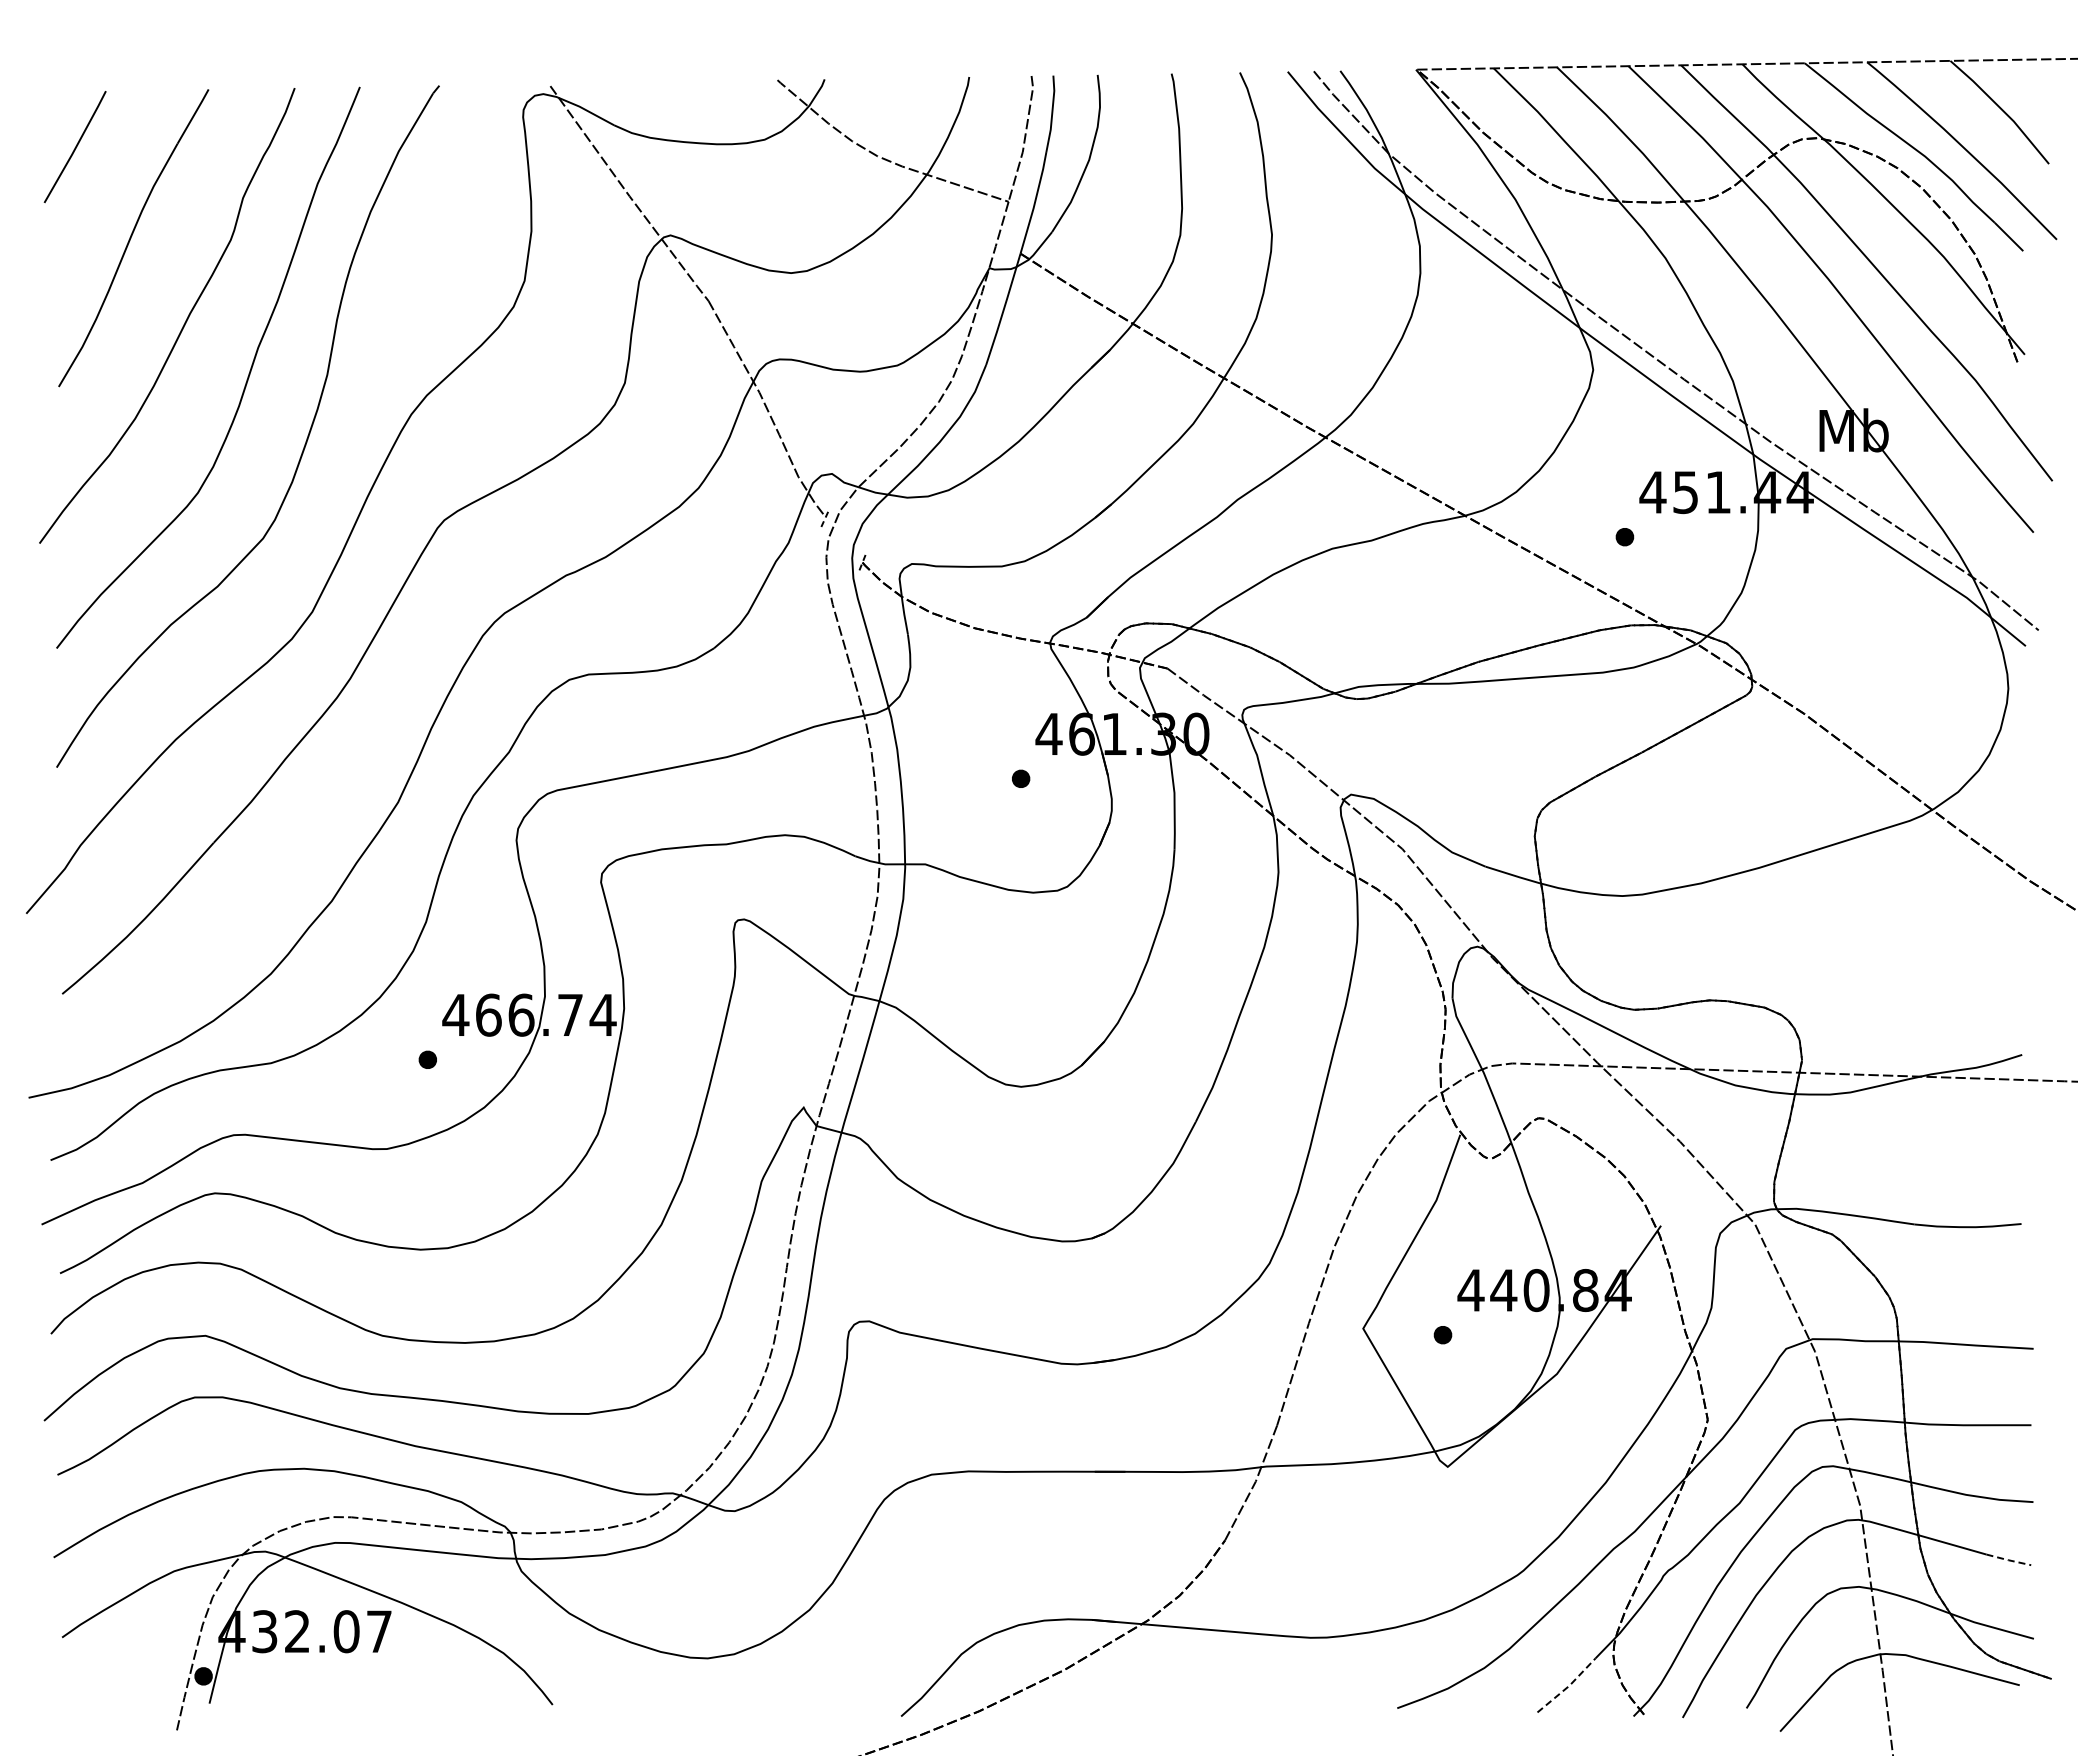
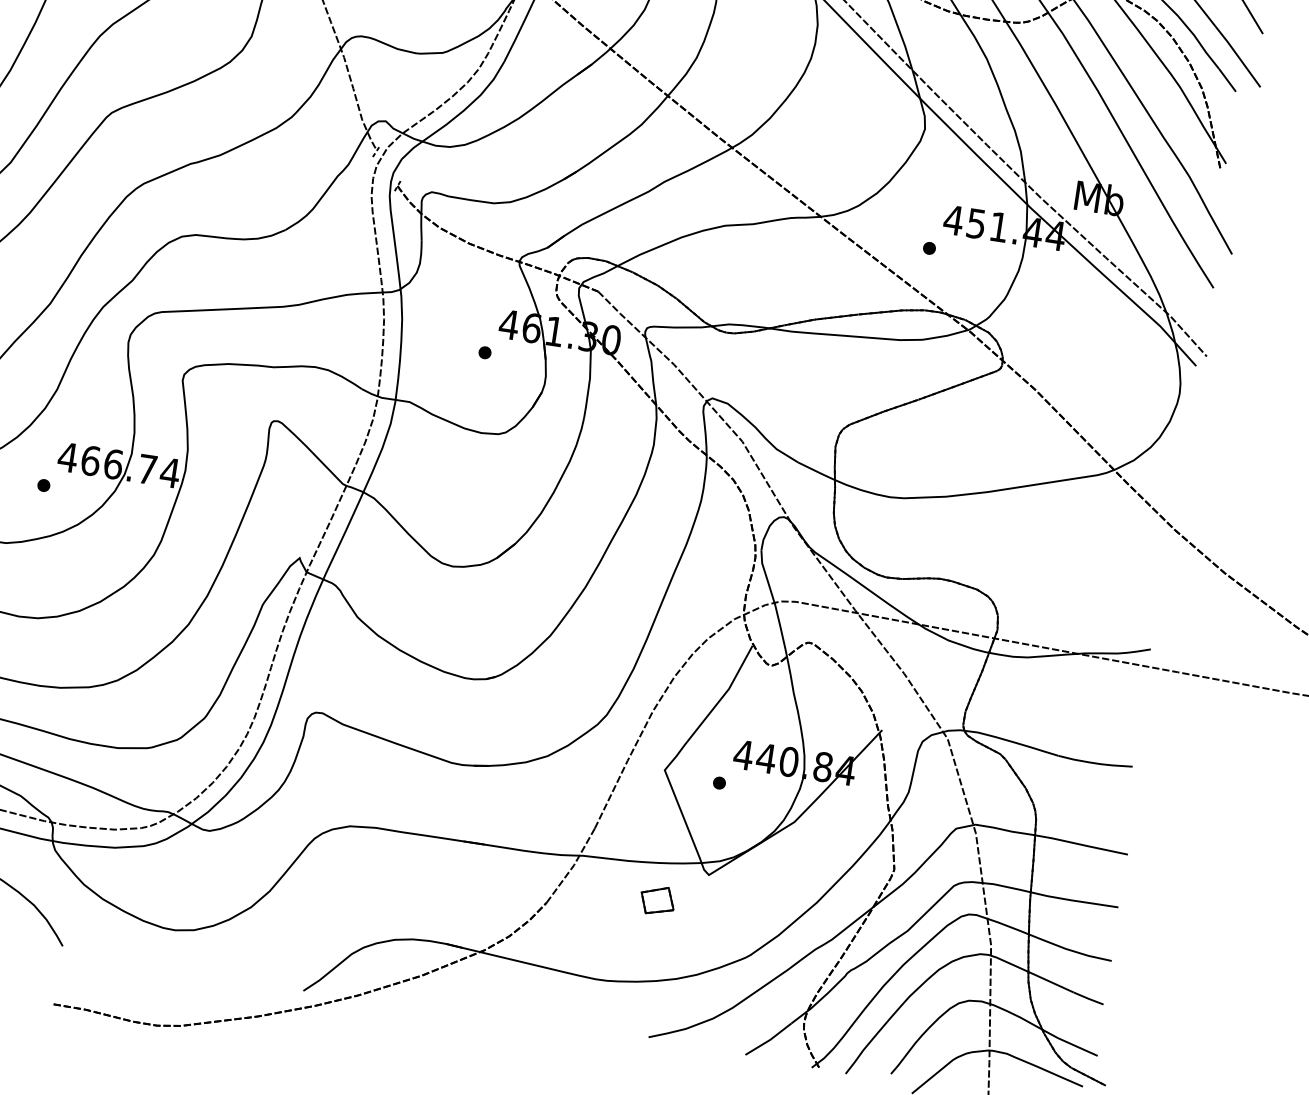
part: (1380, 1513) -> (657, 900), added
line: (2008, 1560) -> (1088, 998), dashed -> solid
line: (1568, 1686) -> (769, 1040), dashed -> solid

